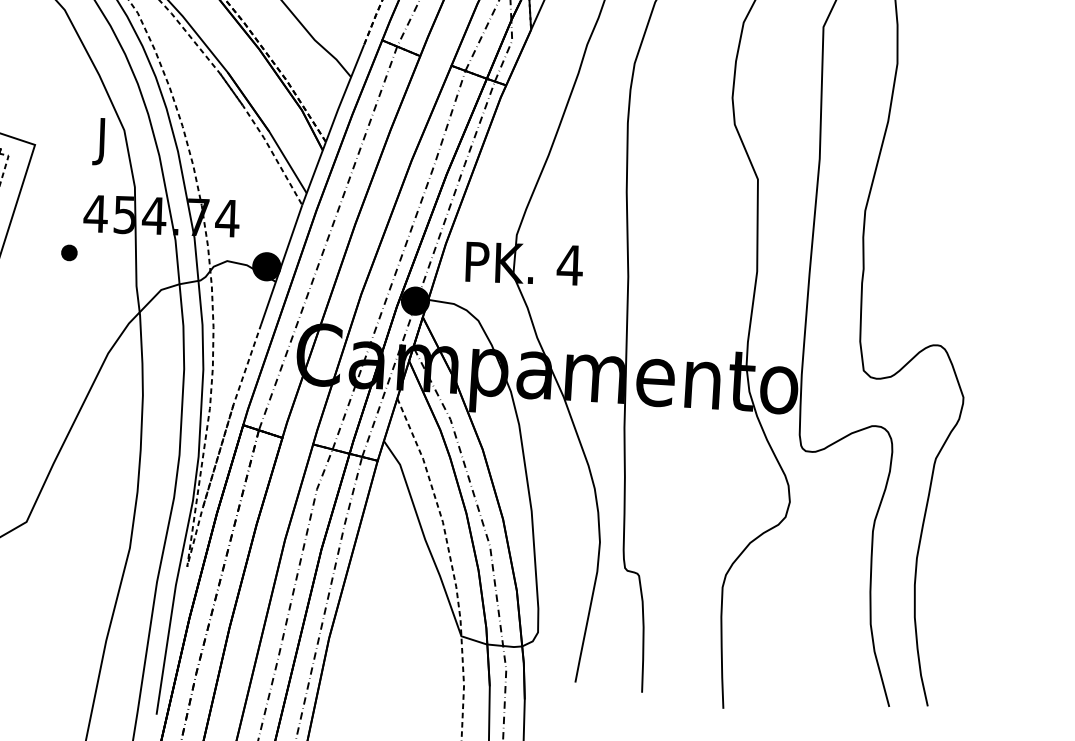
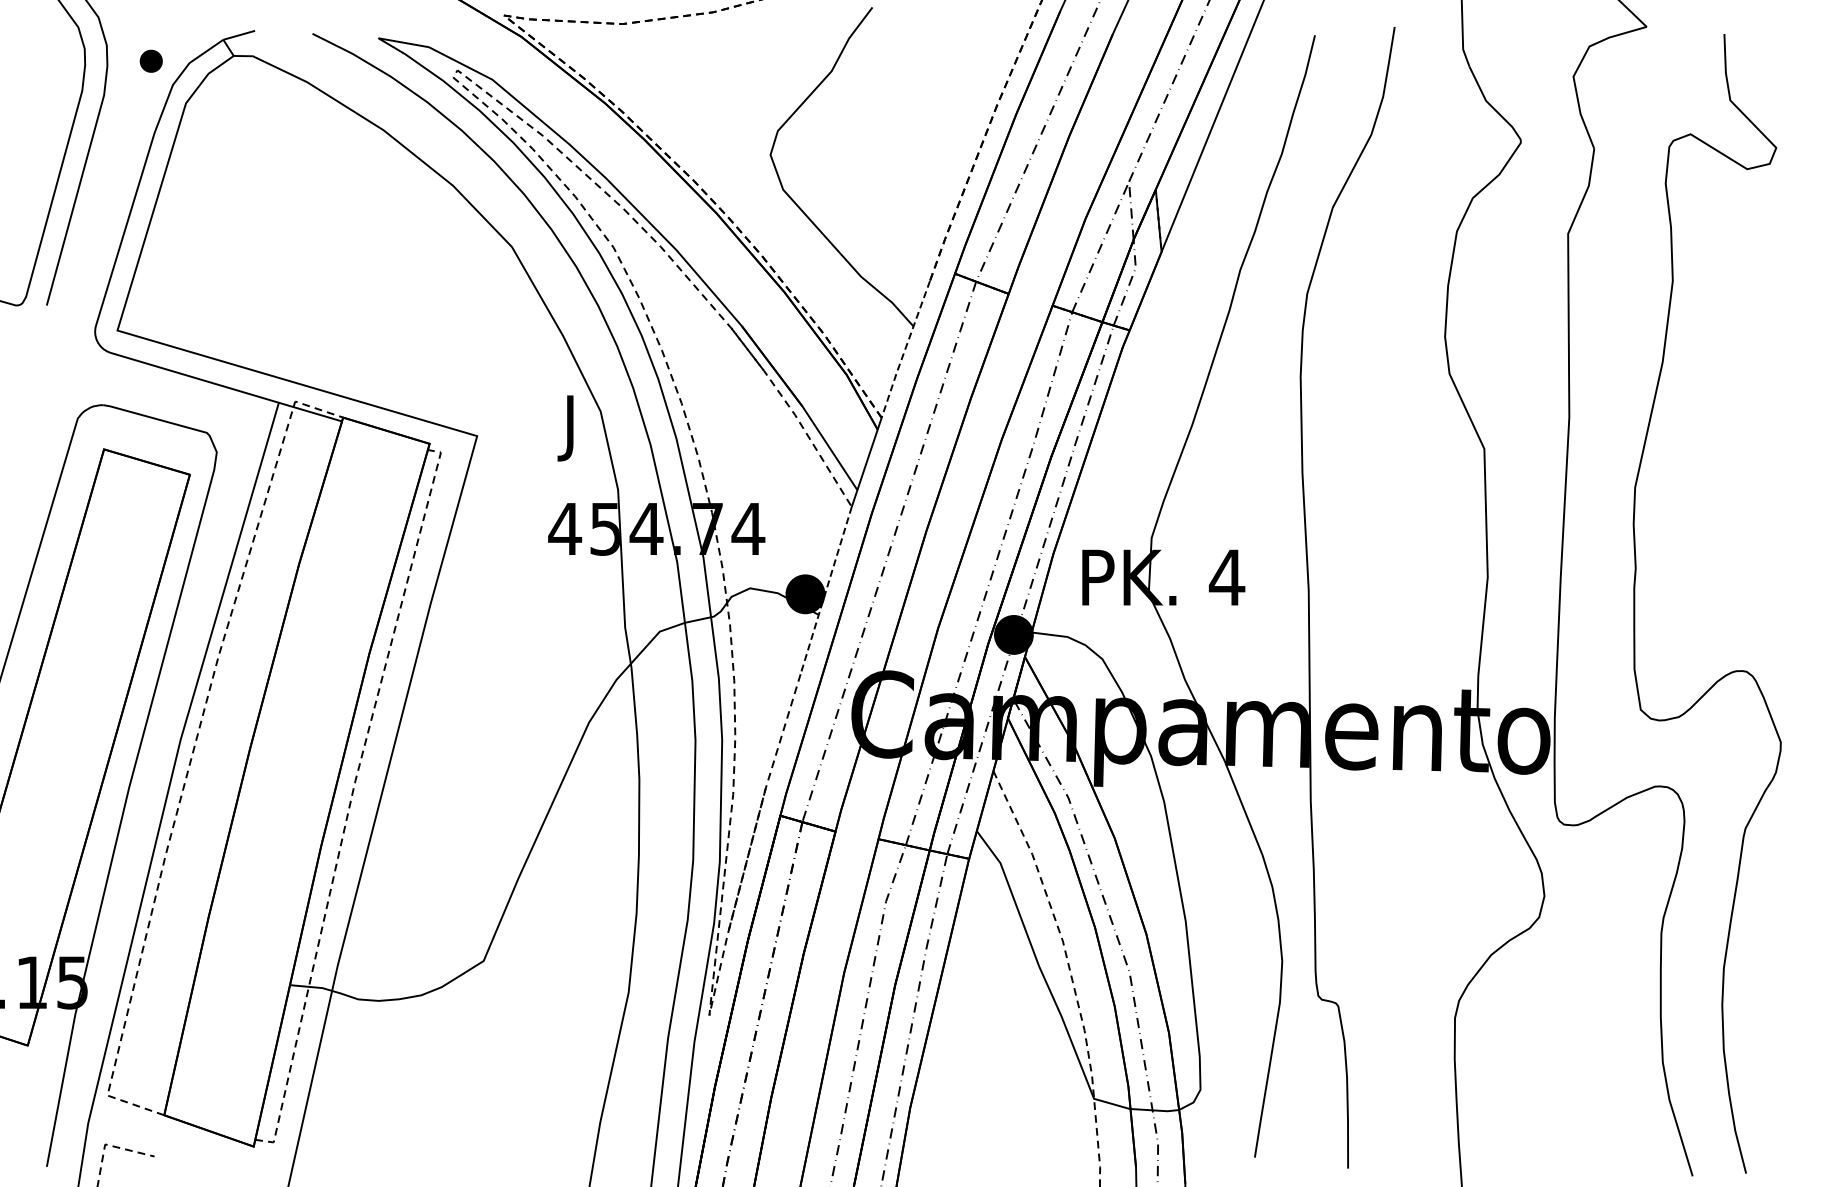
line: (344, 94) -> (905, 350), solid -> dashed
part: (68, 252) -> (529, 584), removed
line: (281, 265) -> (826, 591), solid -> dashed

